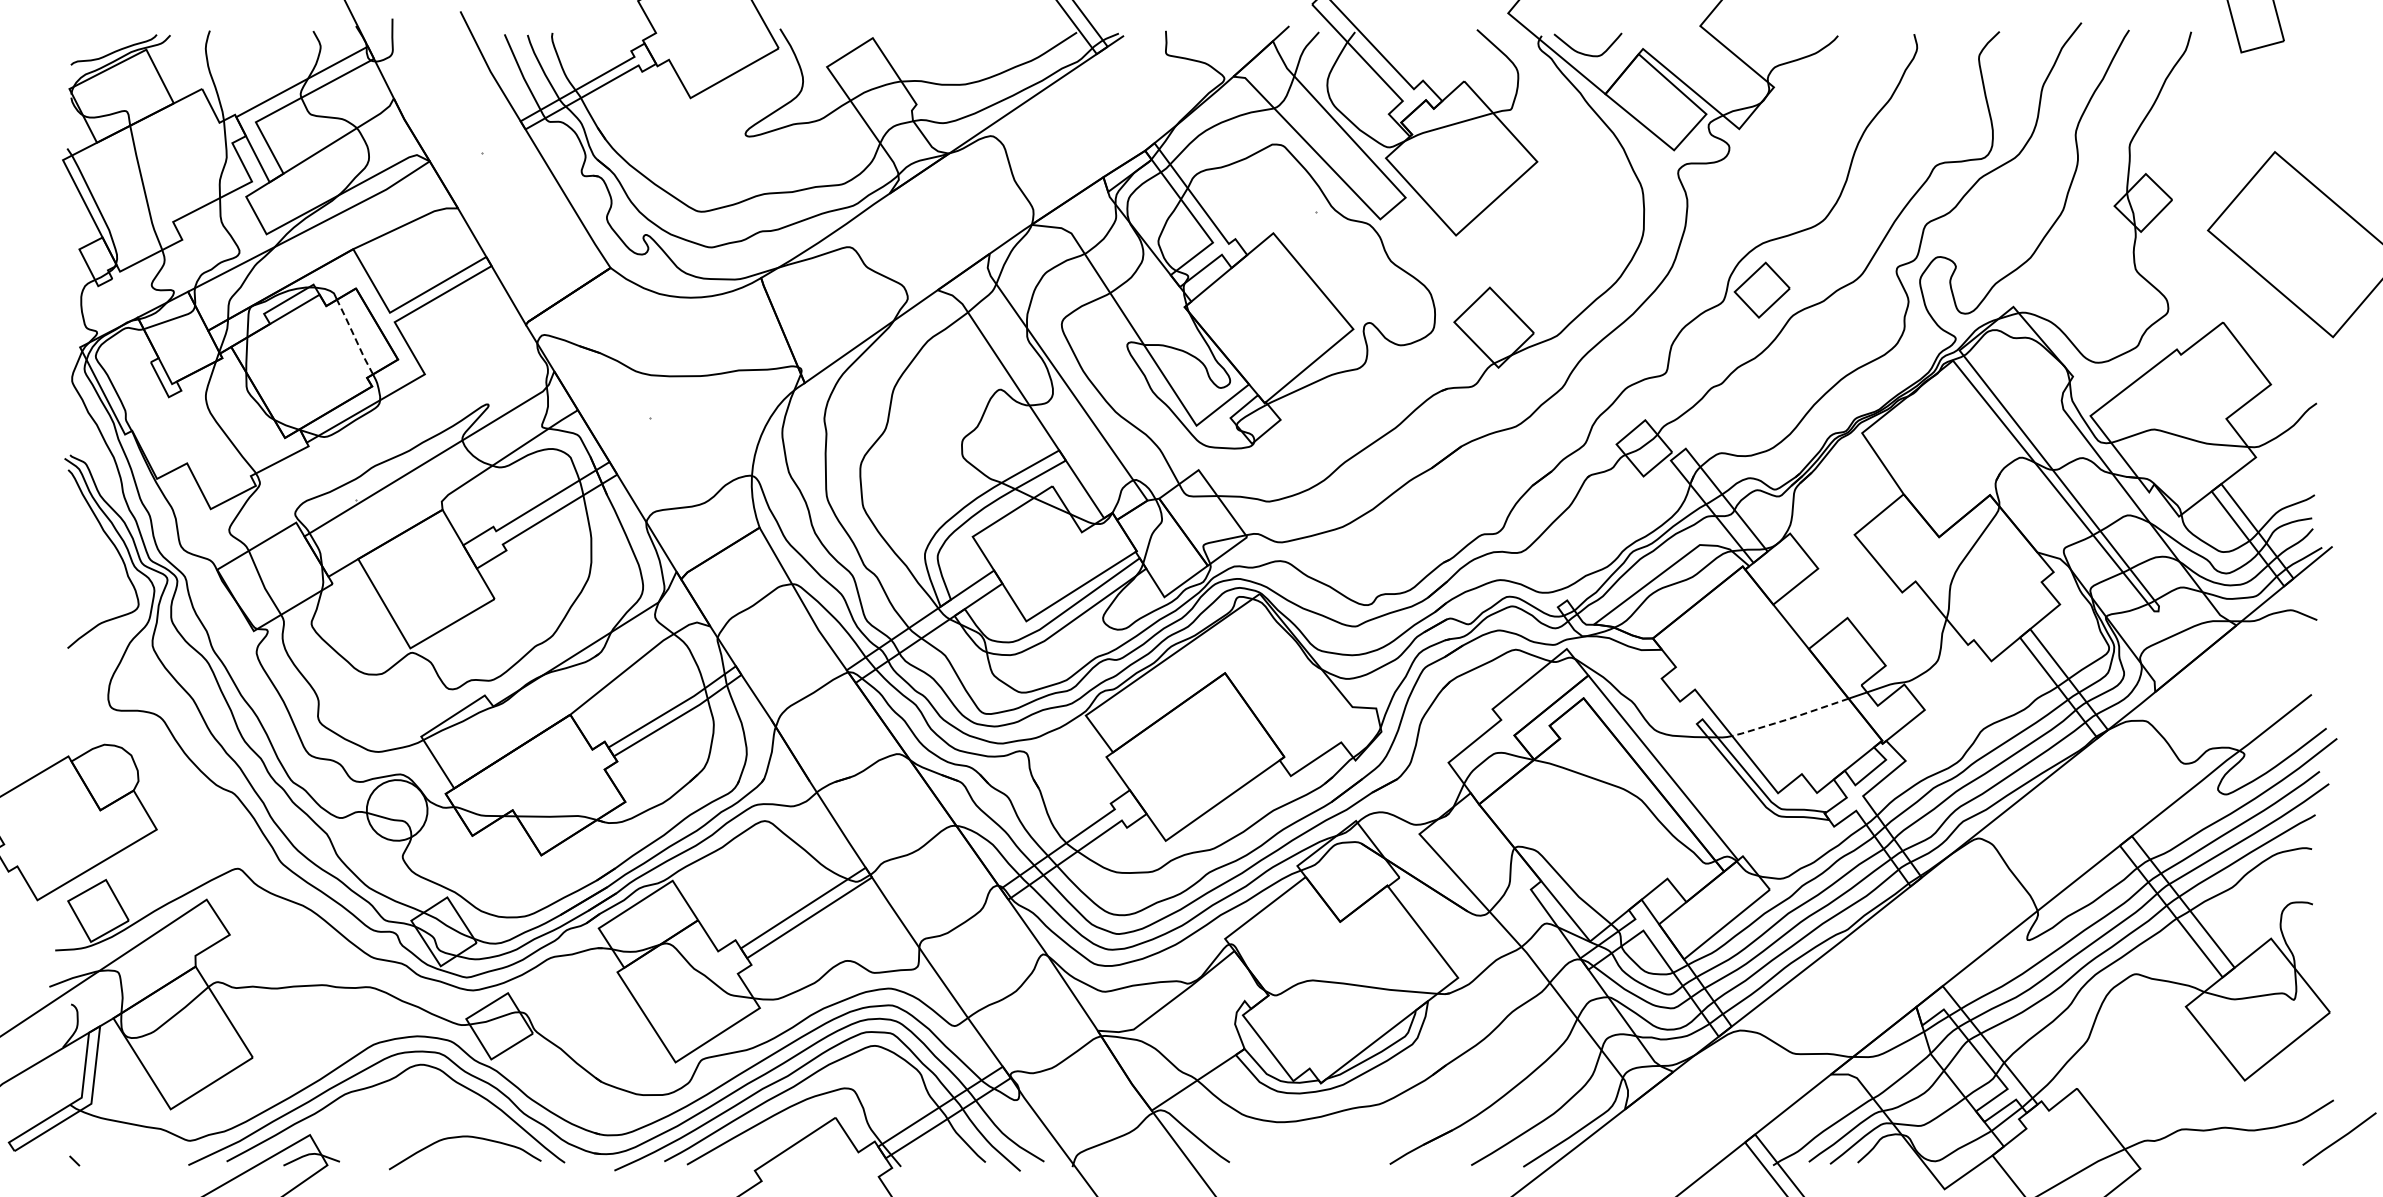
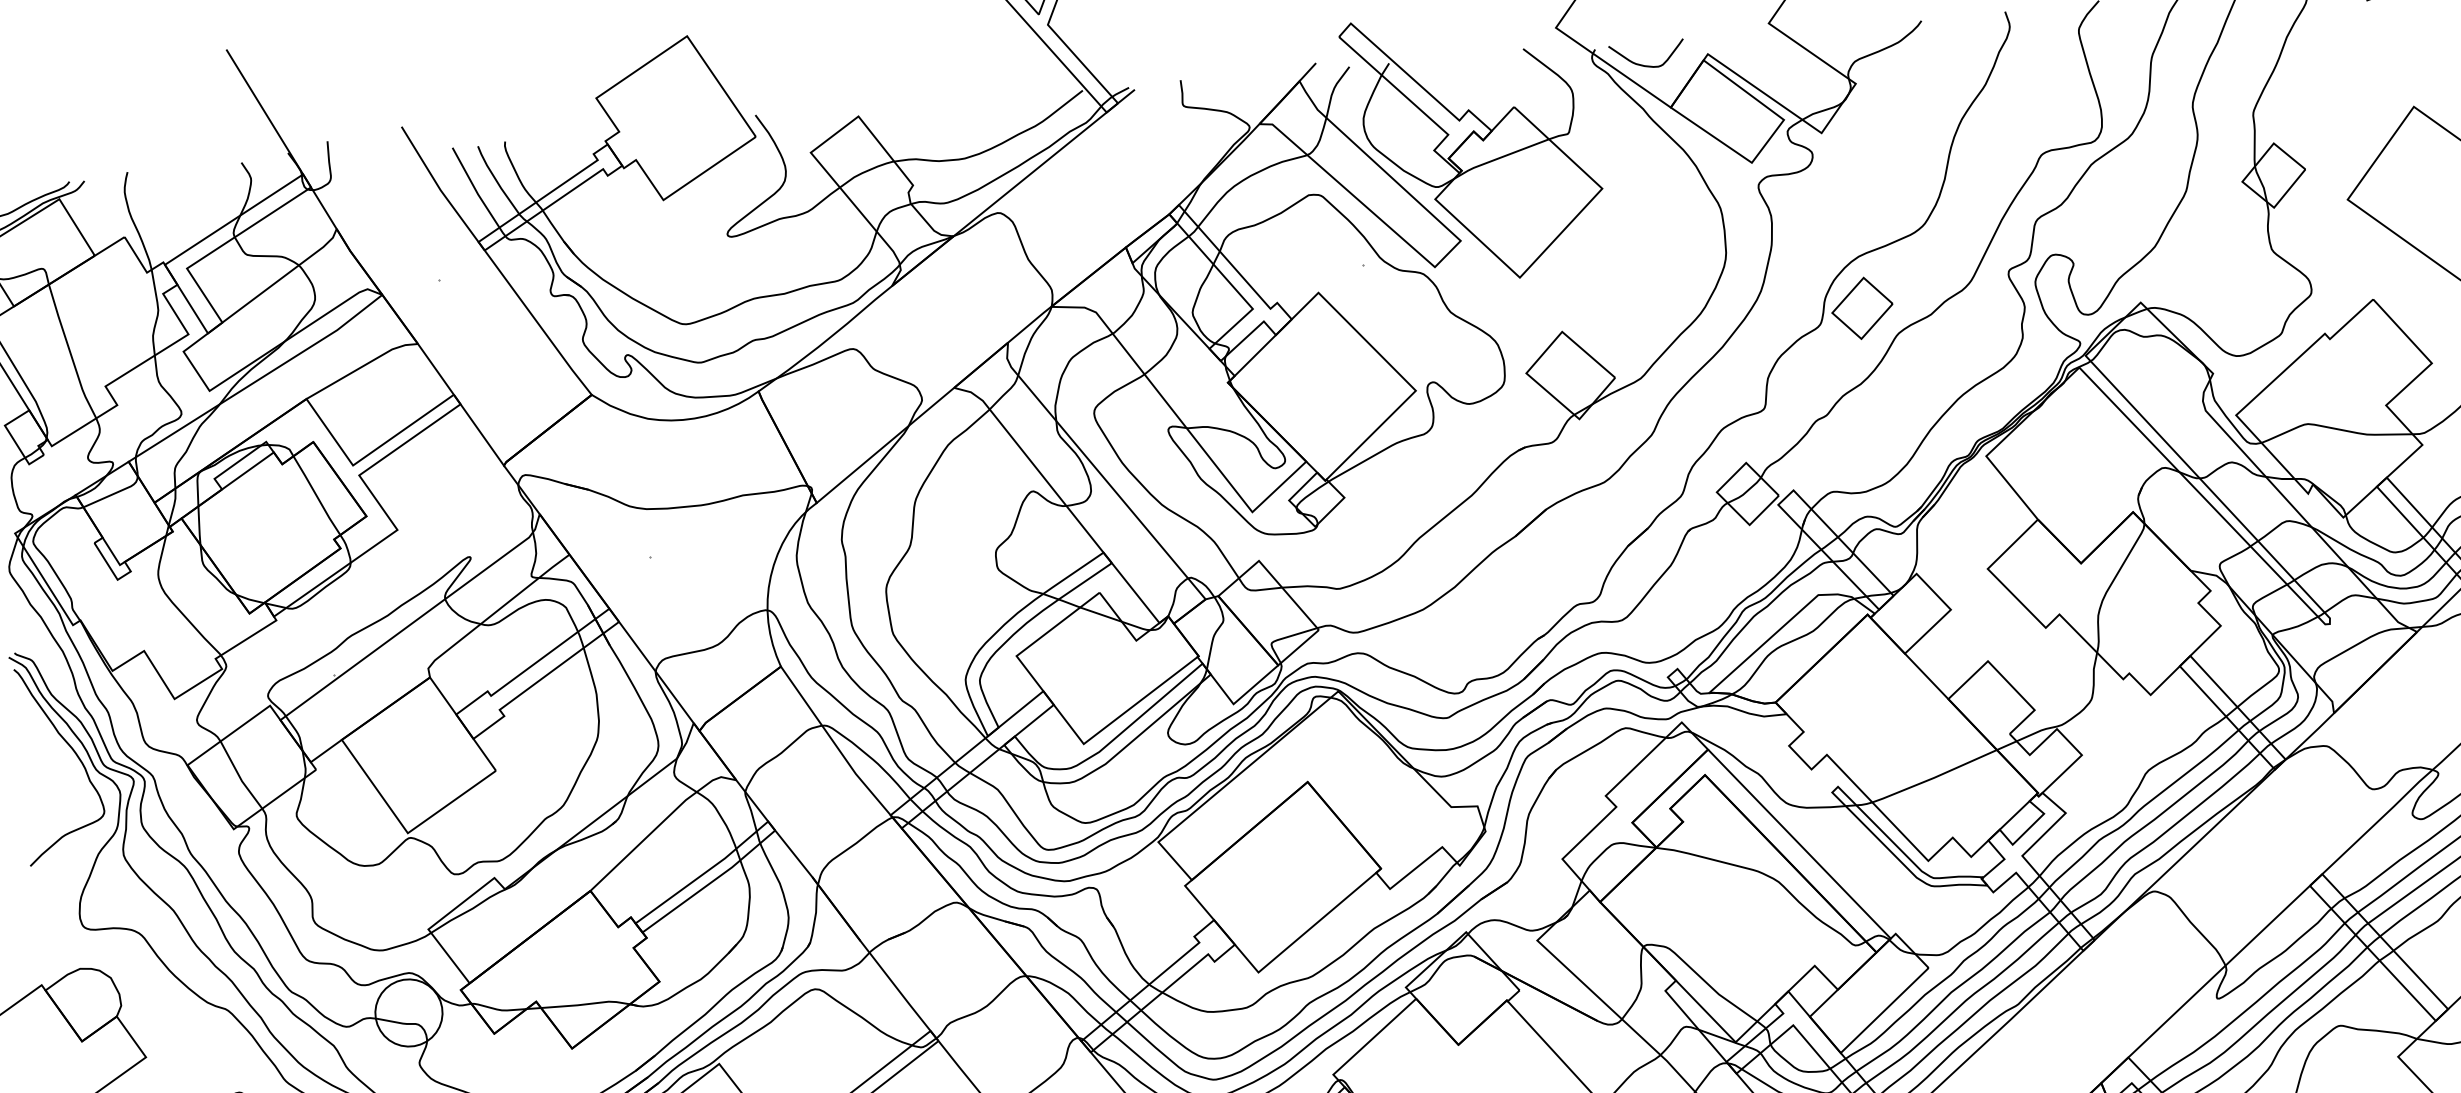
line: (354, 336) -> (316, 495), dashed -> solid
line: (1789, 718) -> (1933, 777), dashed -> solid

